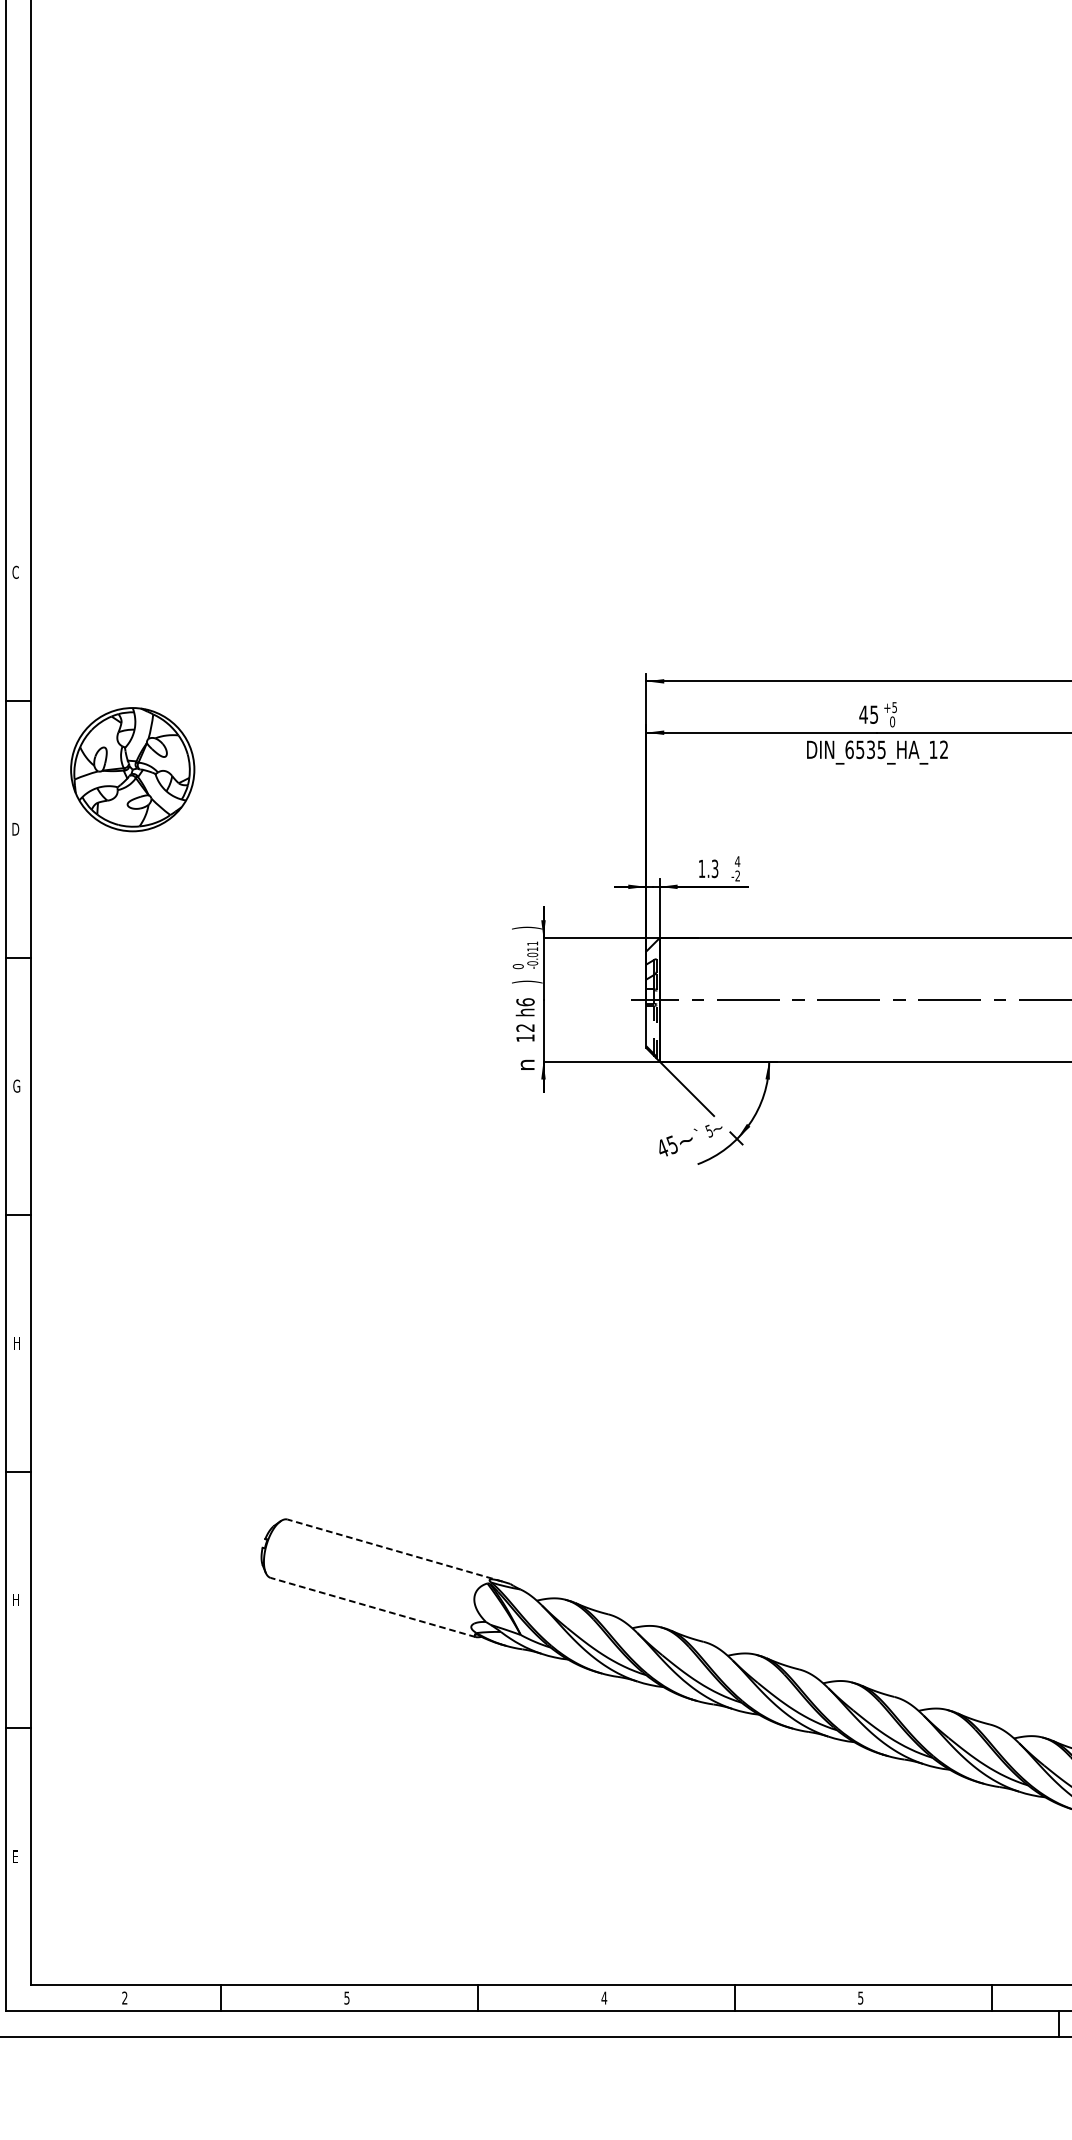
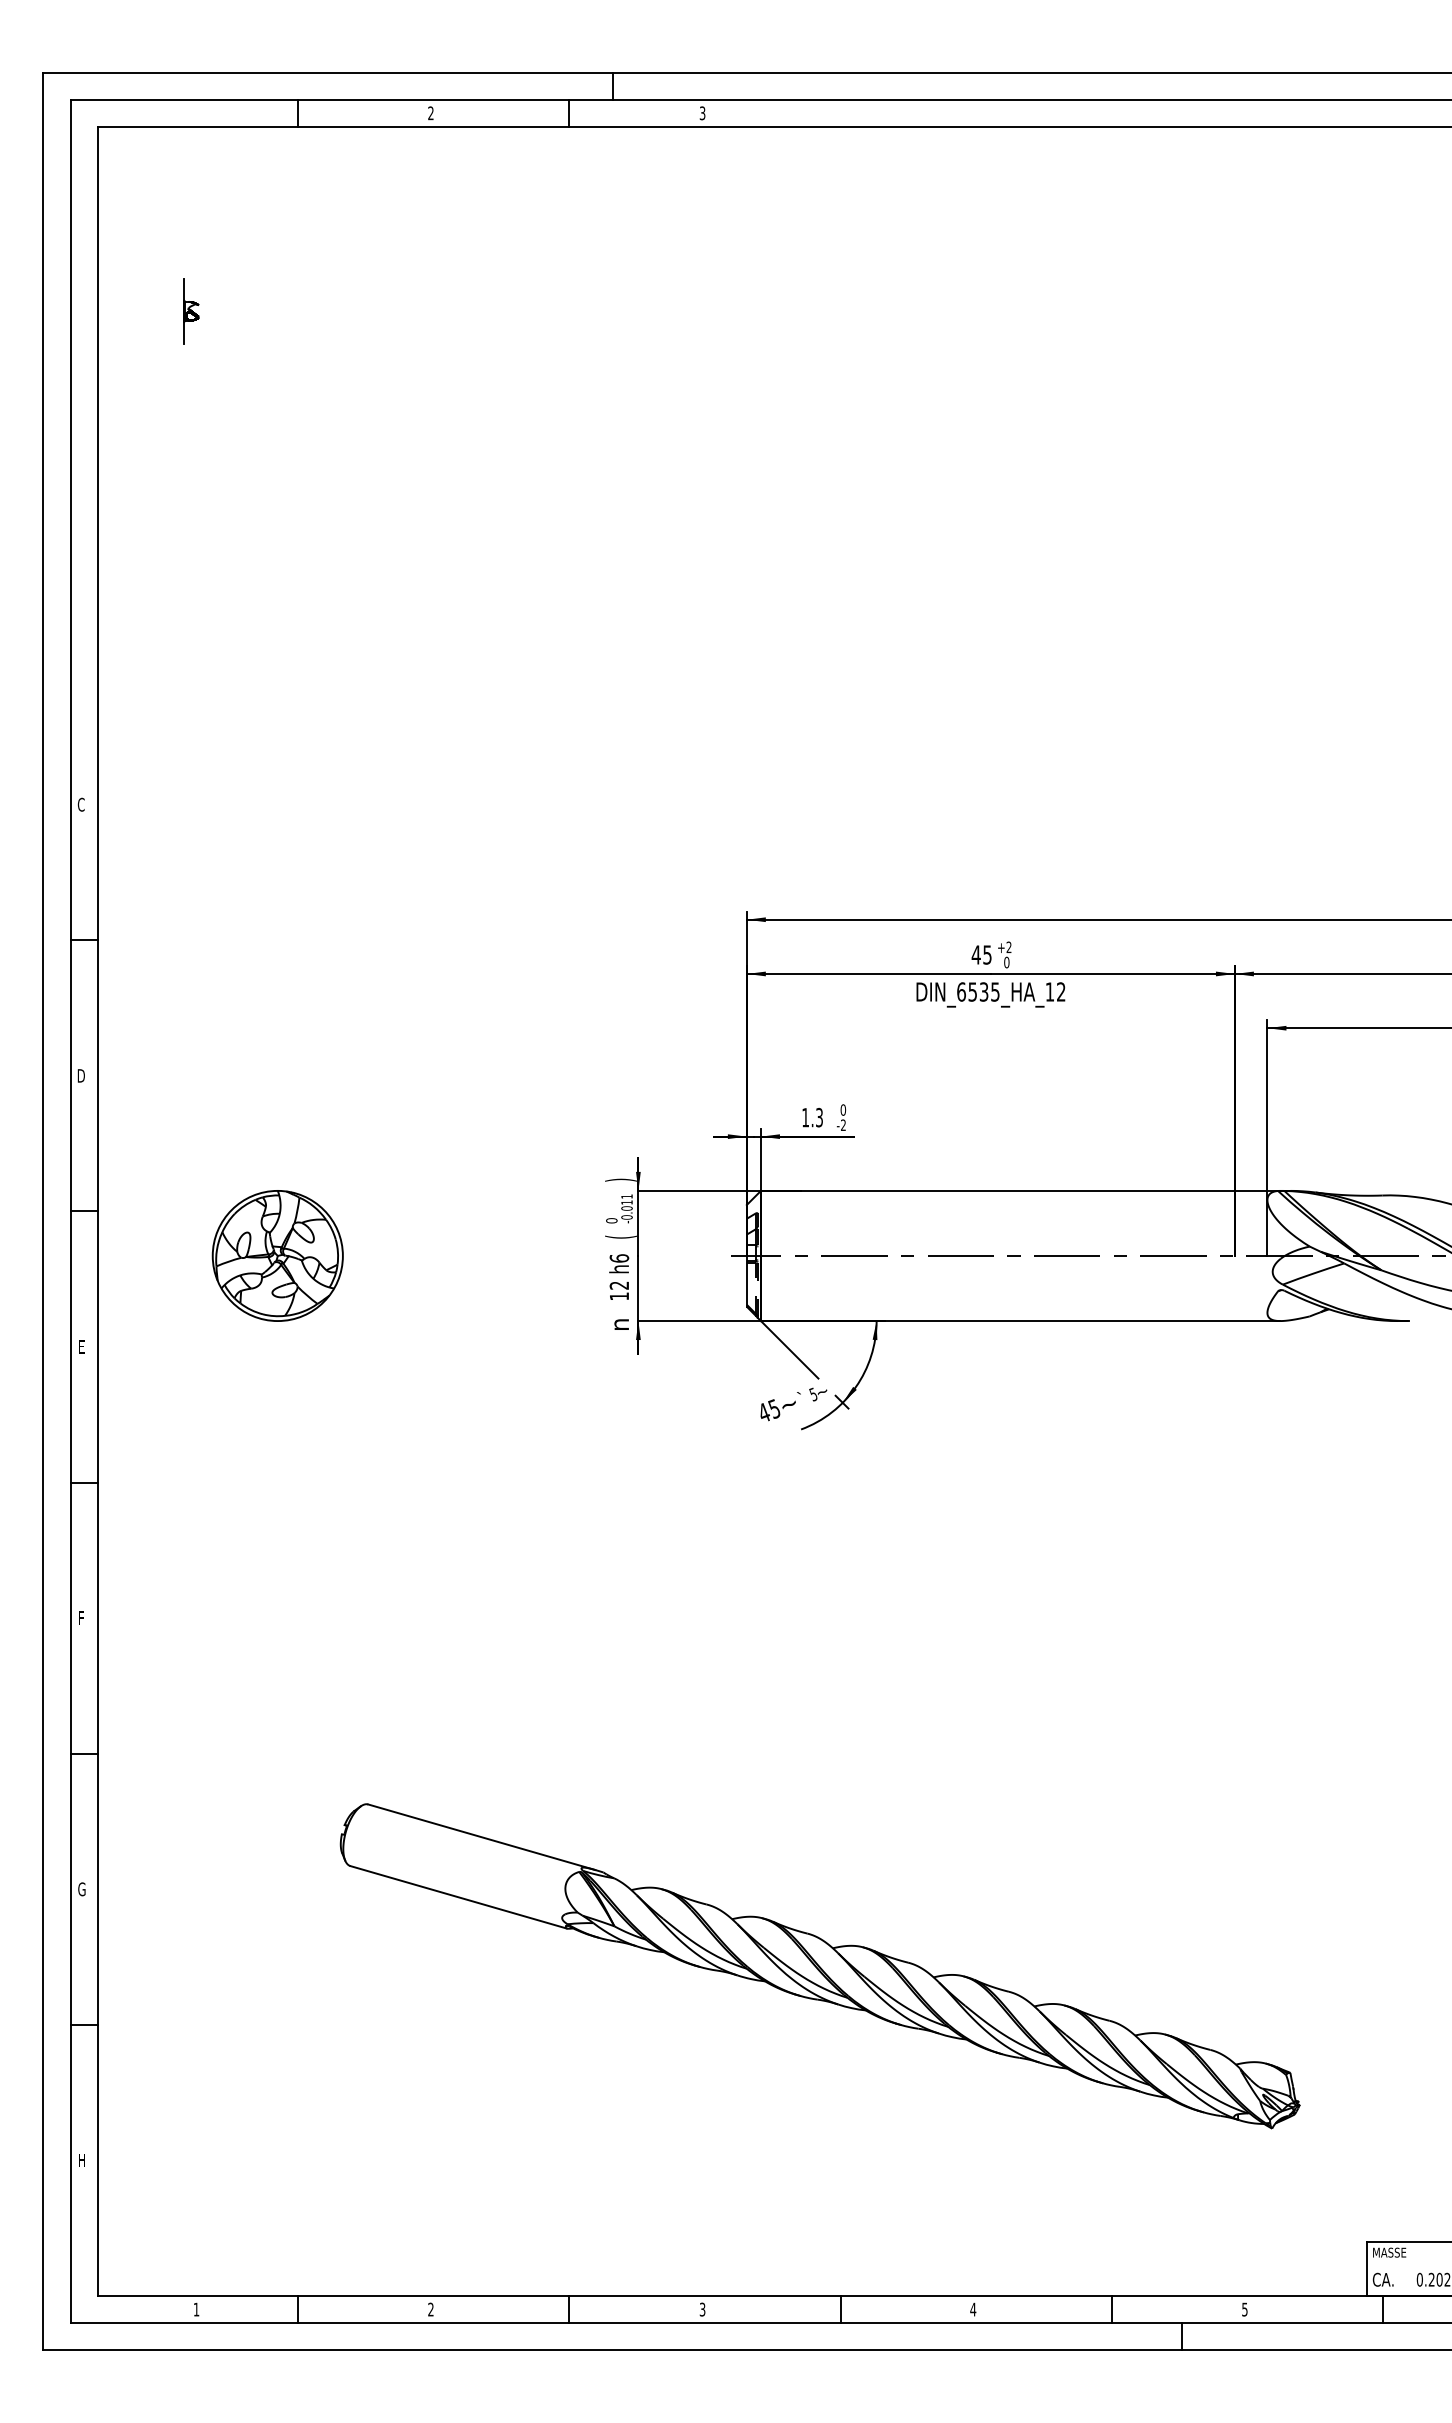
part: (120, 105) -> (191, 311), added
text: (894, 707) -> (1008, 947), +5 -> +2
part: (132, 769) -> (277, 1255), moved
text: (737, 861) -> (843, 1109), 4 -> 0
text: (526, 981) -> (620, 1236), ) -> (
text: (16, 1085) -> (82, 1346), G -> E
text: (16, 1342) -> (82, 1617), H -> F
line: (394, 1550) -> (481, 1837), dashed -> solid
text: (15, 1600) -> (81, 1889), H -> G
line: (373, 1607) -> (458, 1897), dashed -> solid
text: (16, 1856) -> (82, 2160), E -> H
text: (123, 1998) -> (195, 2309), 2 -> 1
text: (346, 1998) -> (430, 2309), 5 -> 2
text: (604, 1998) -> (702, 2309), 4 -> 3
text: (860, 1998) -> (973, 2309), 5 -> 4

